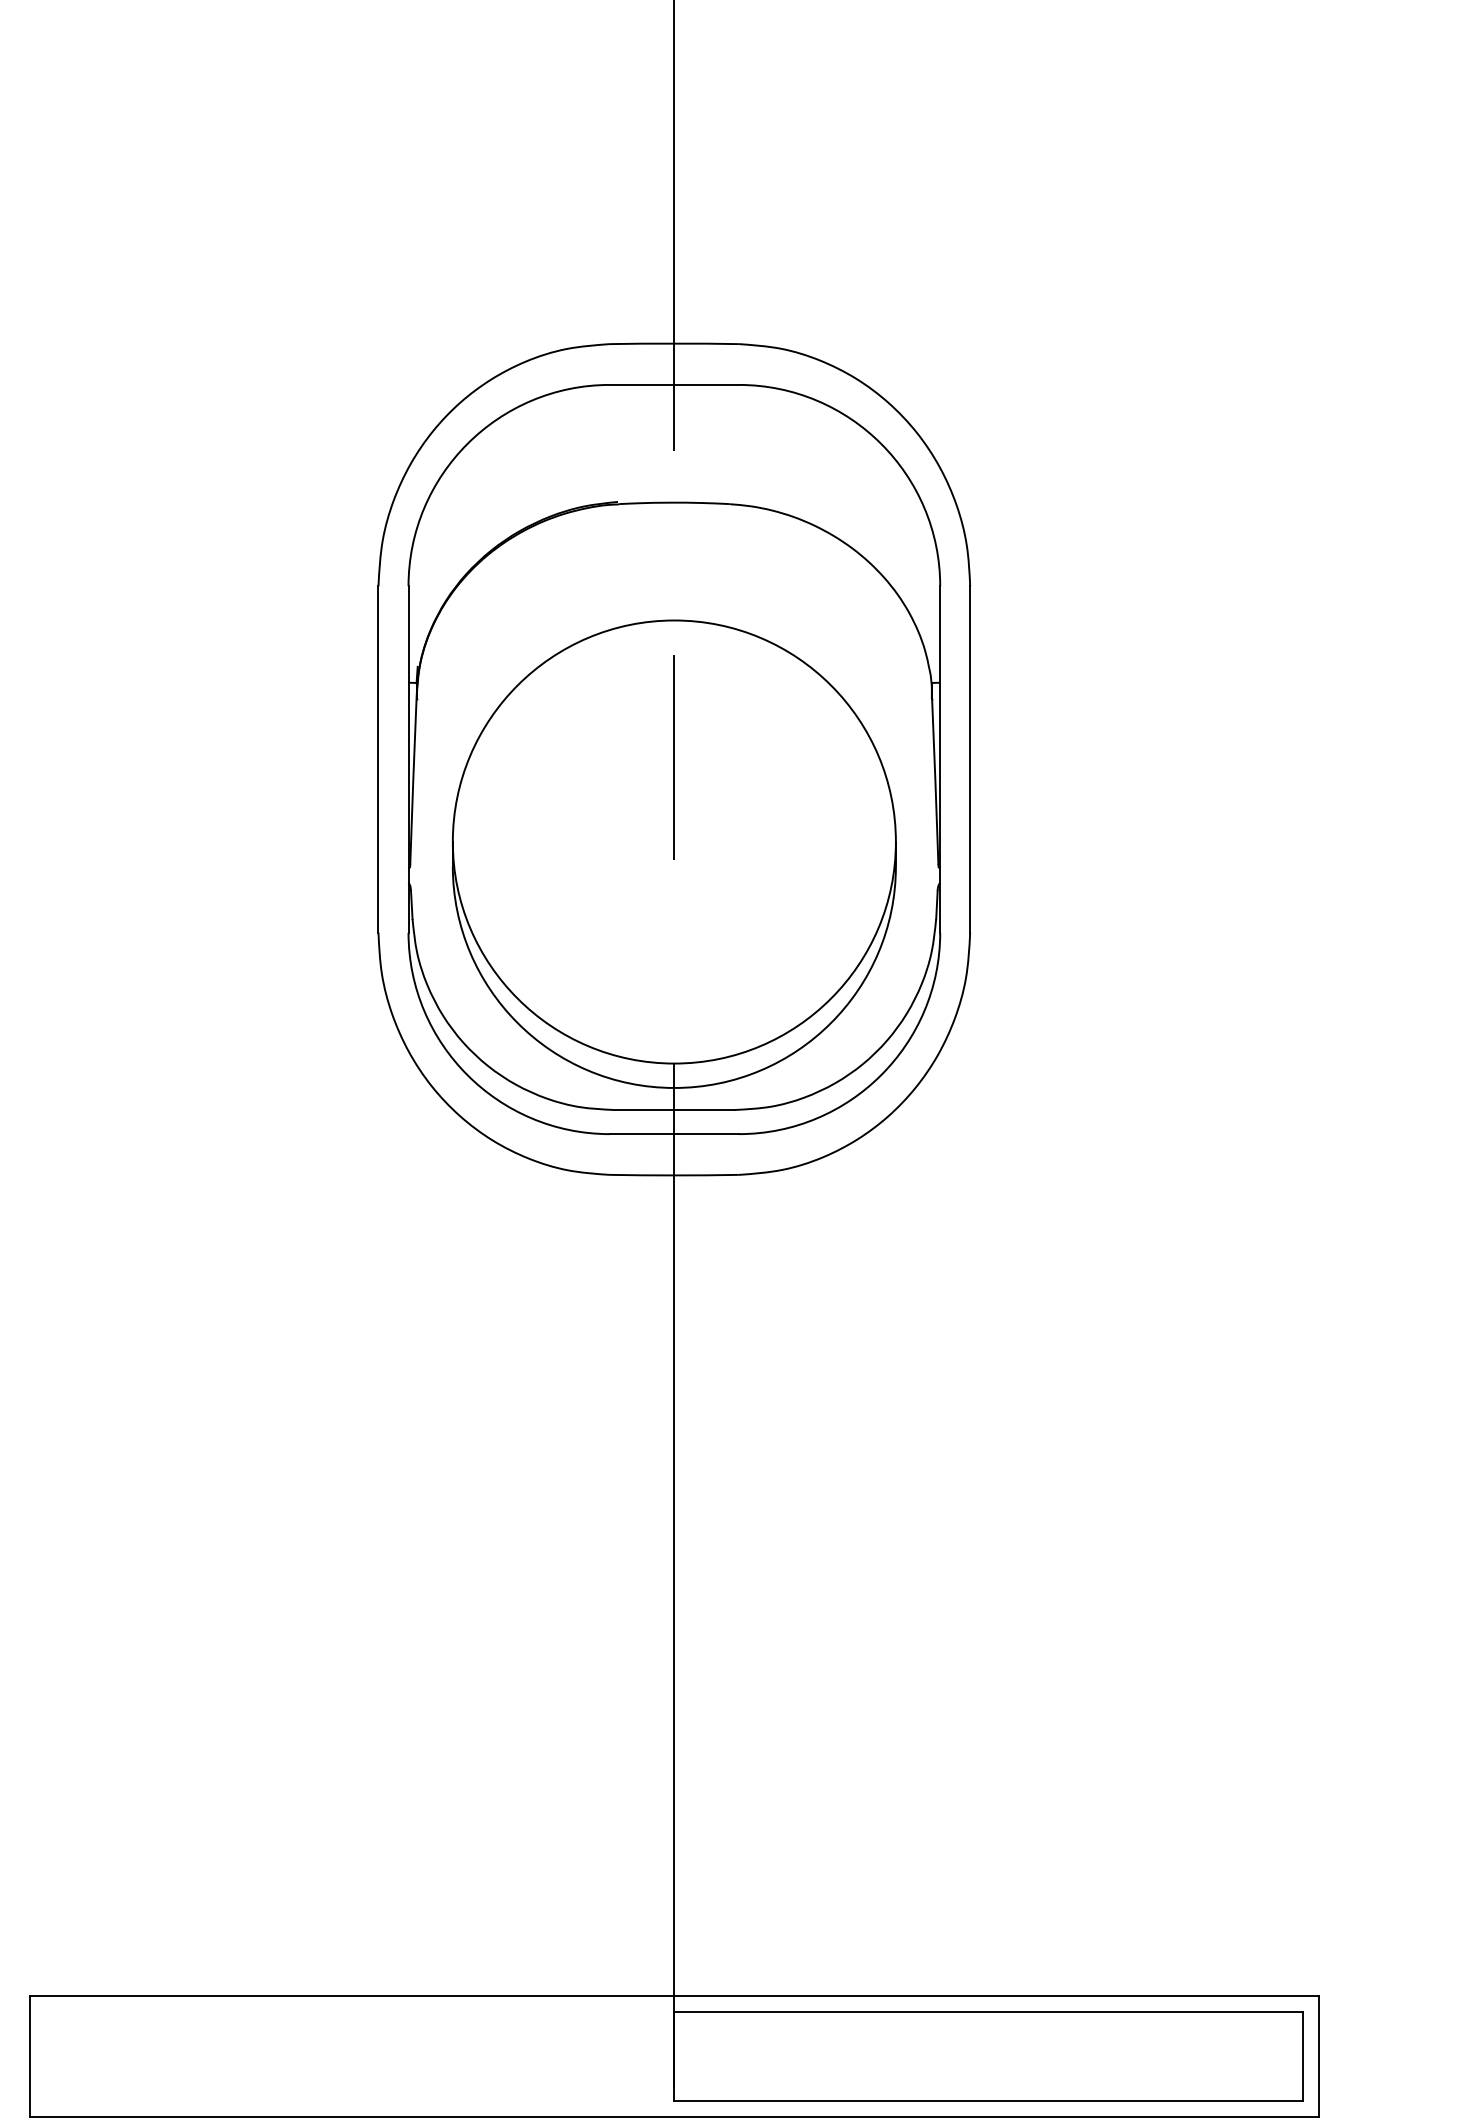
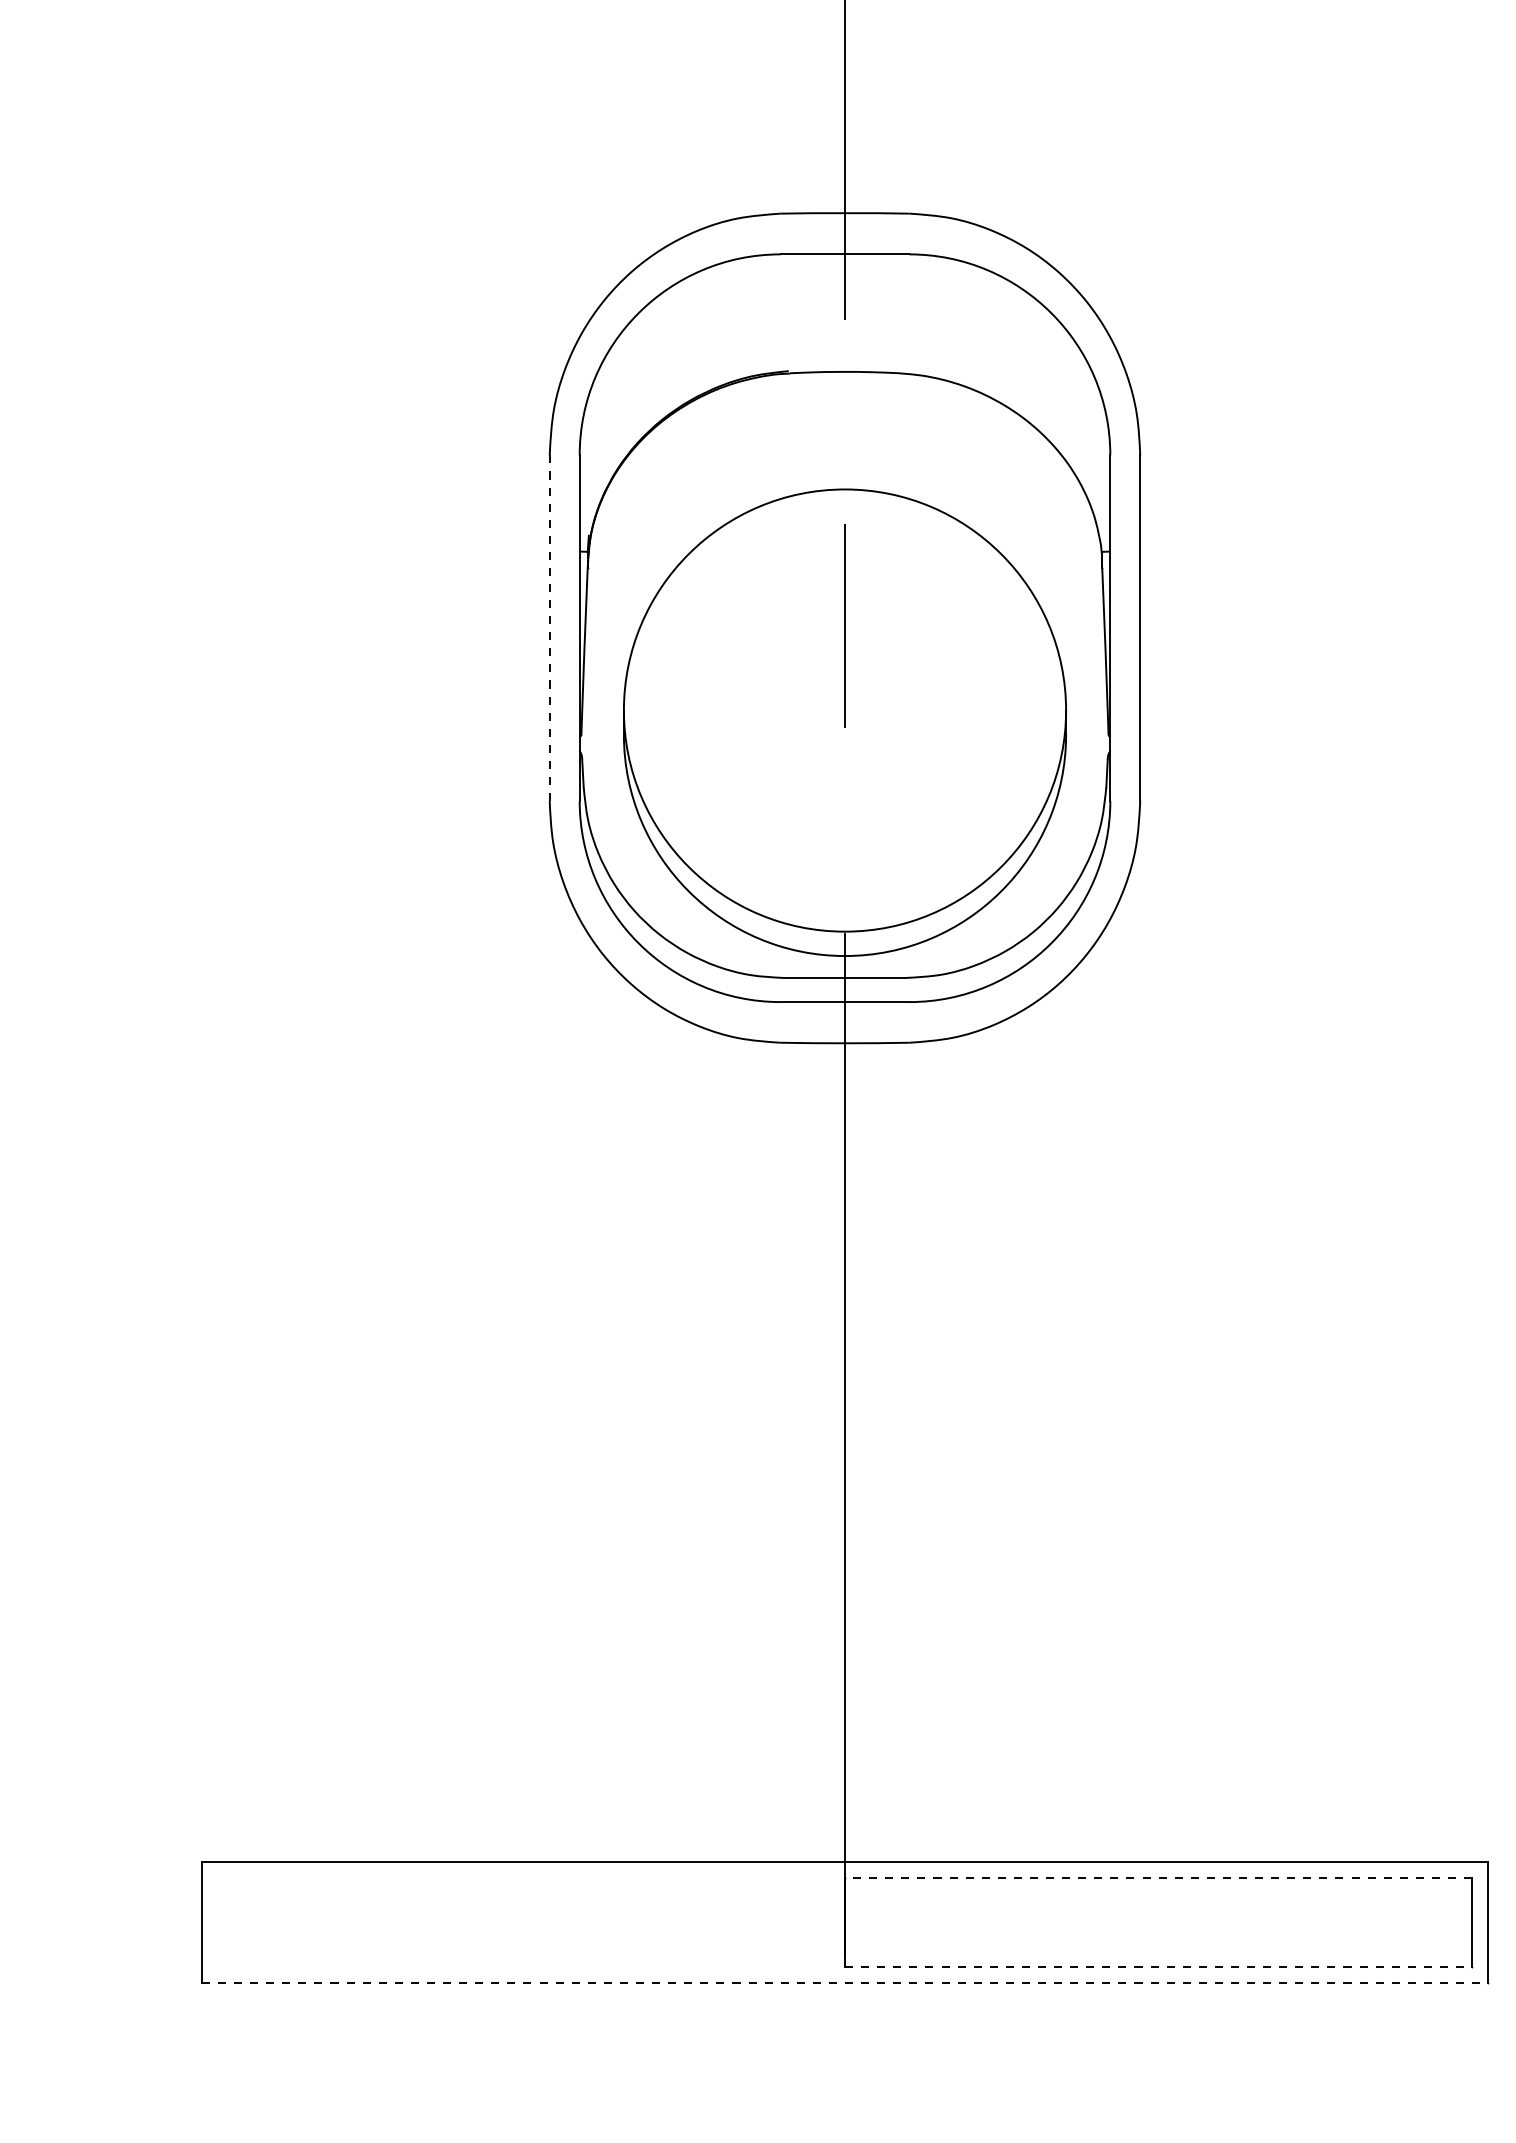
line: (378, 759) -> (549, 628), solid -> dashed
line: (988, 2012) -> (1158, 1878), solid -> dashed
line: (988, 2100) -> (1158, 1966), solid -> dashed
line: (674, 2116) -> (845, 1982), solid -> dashed

